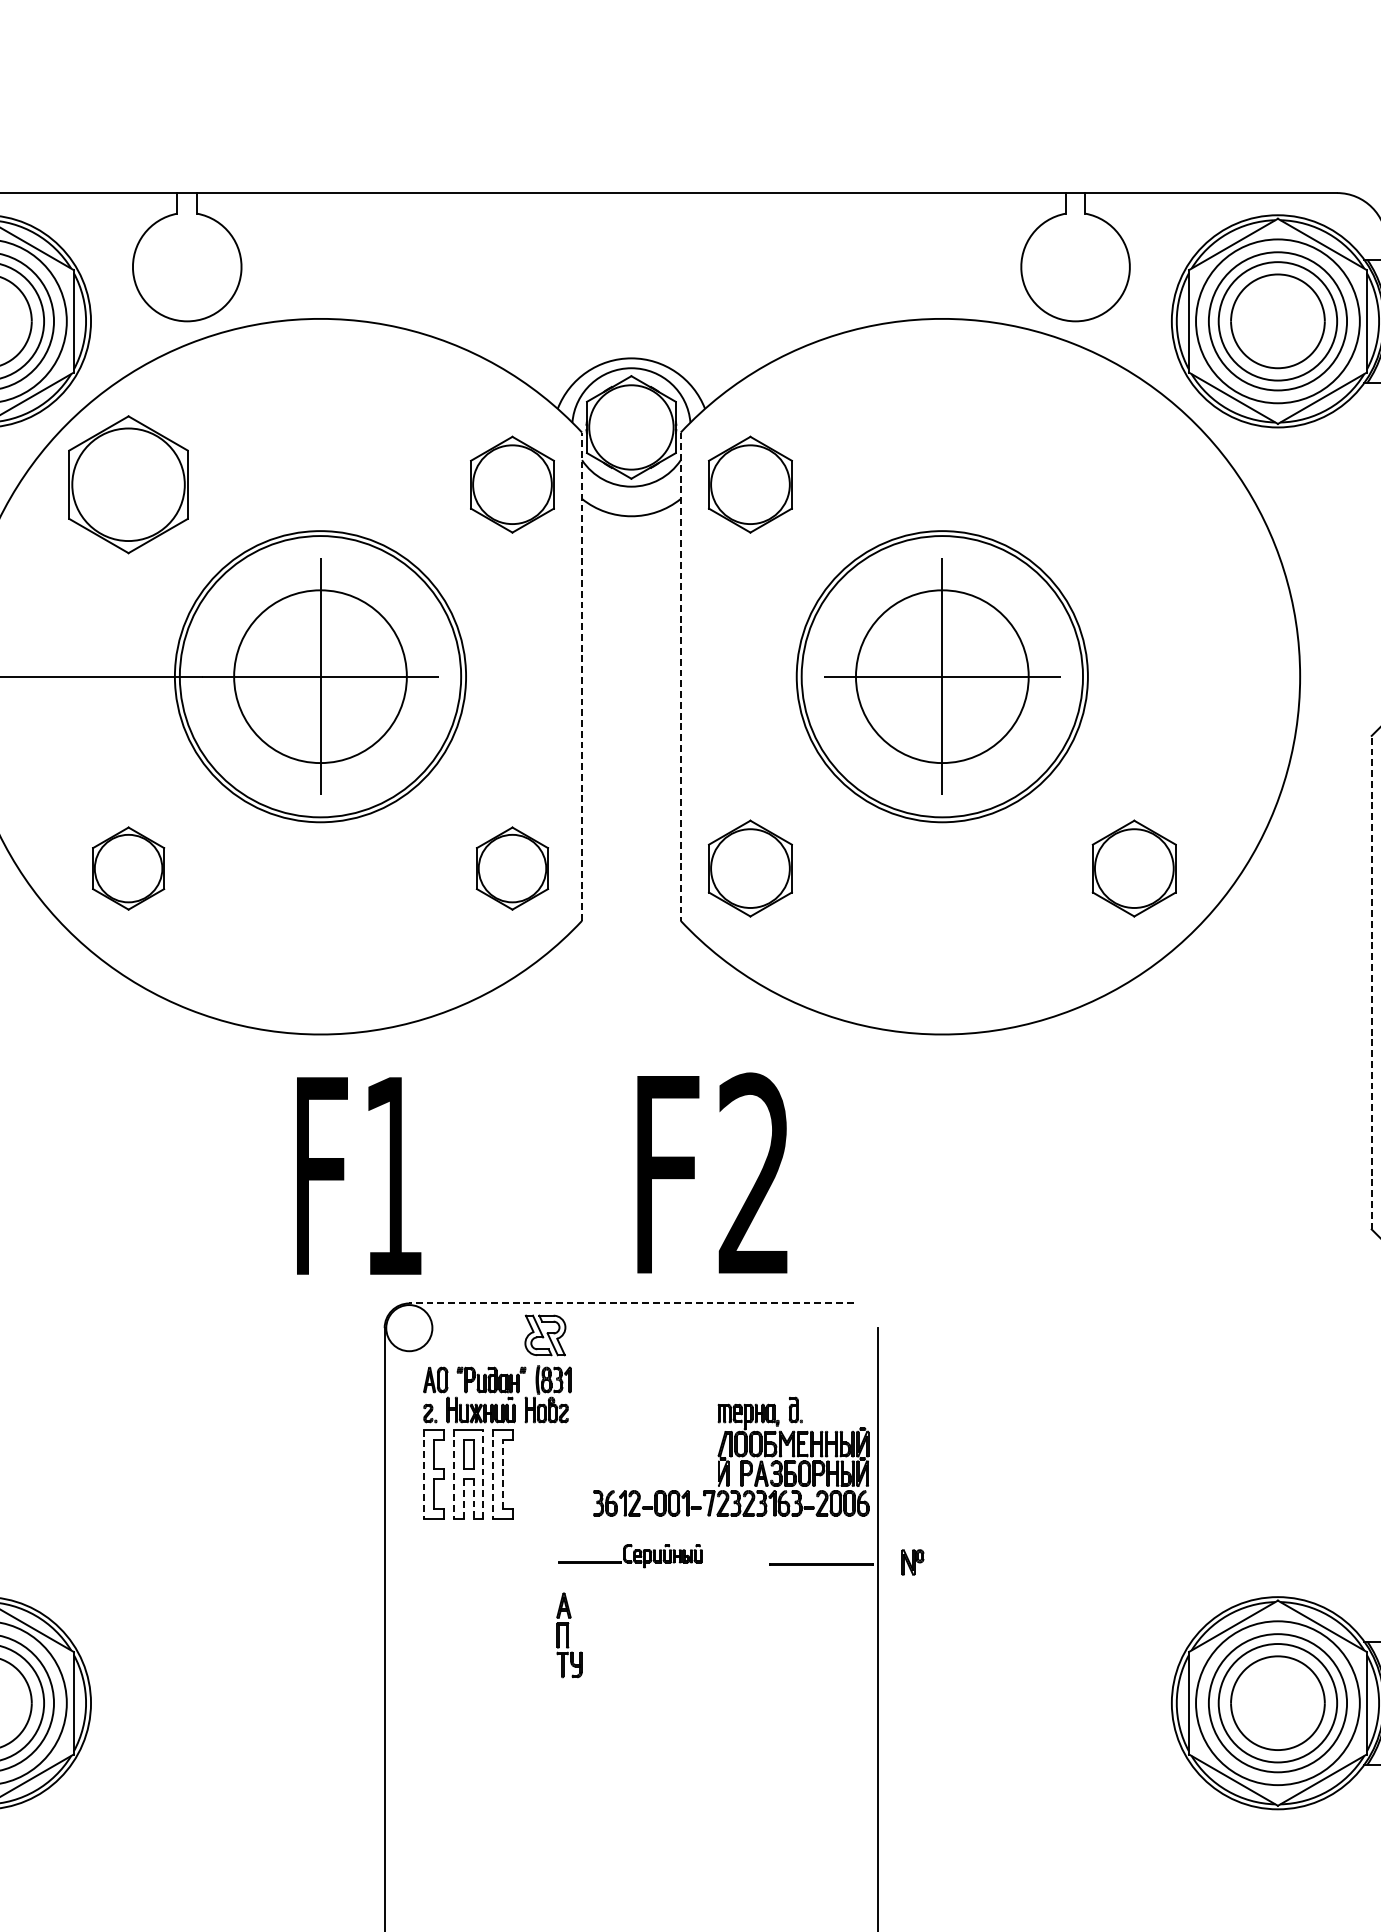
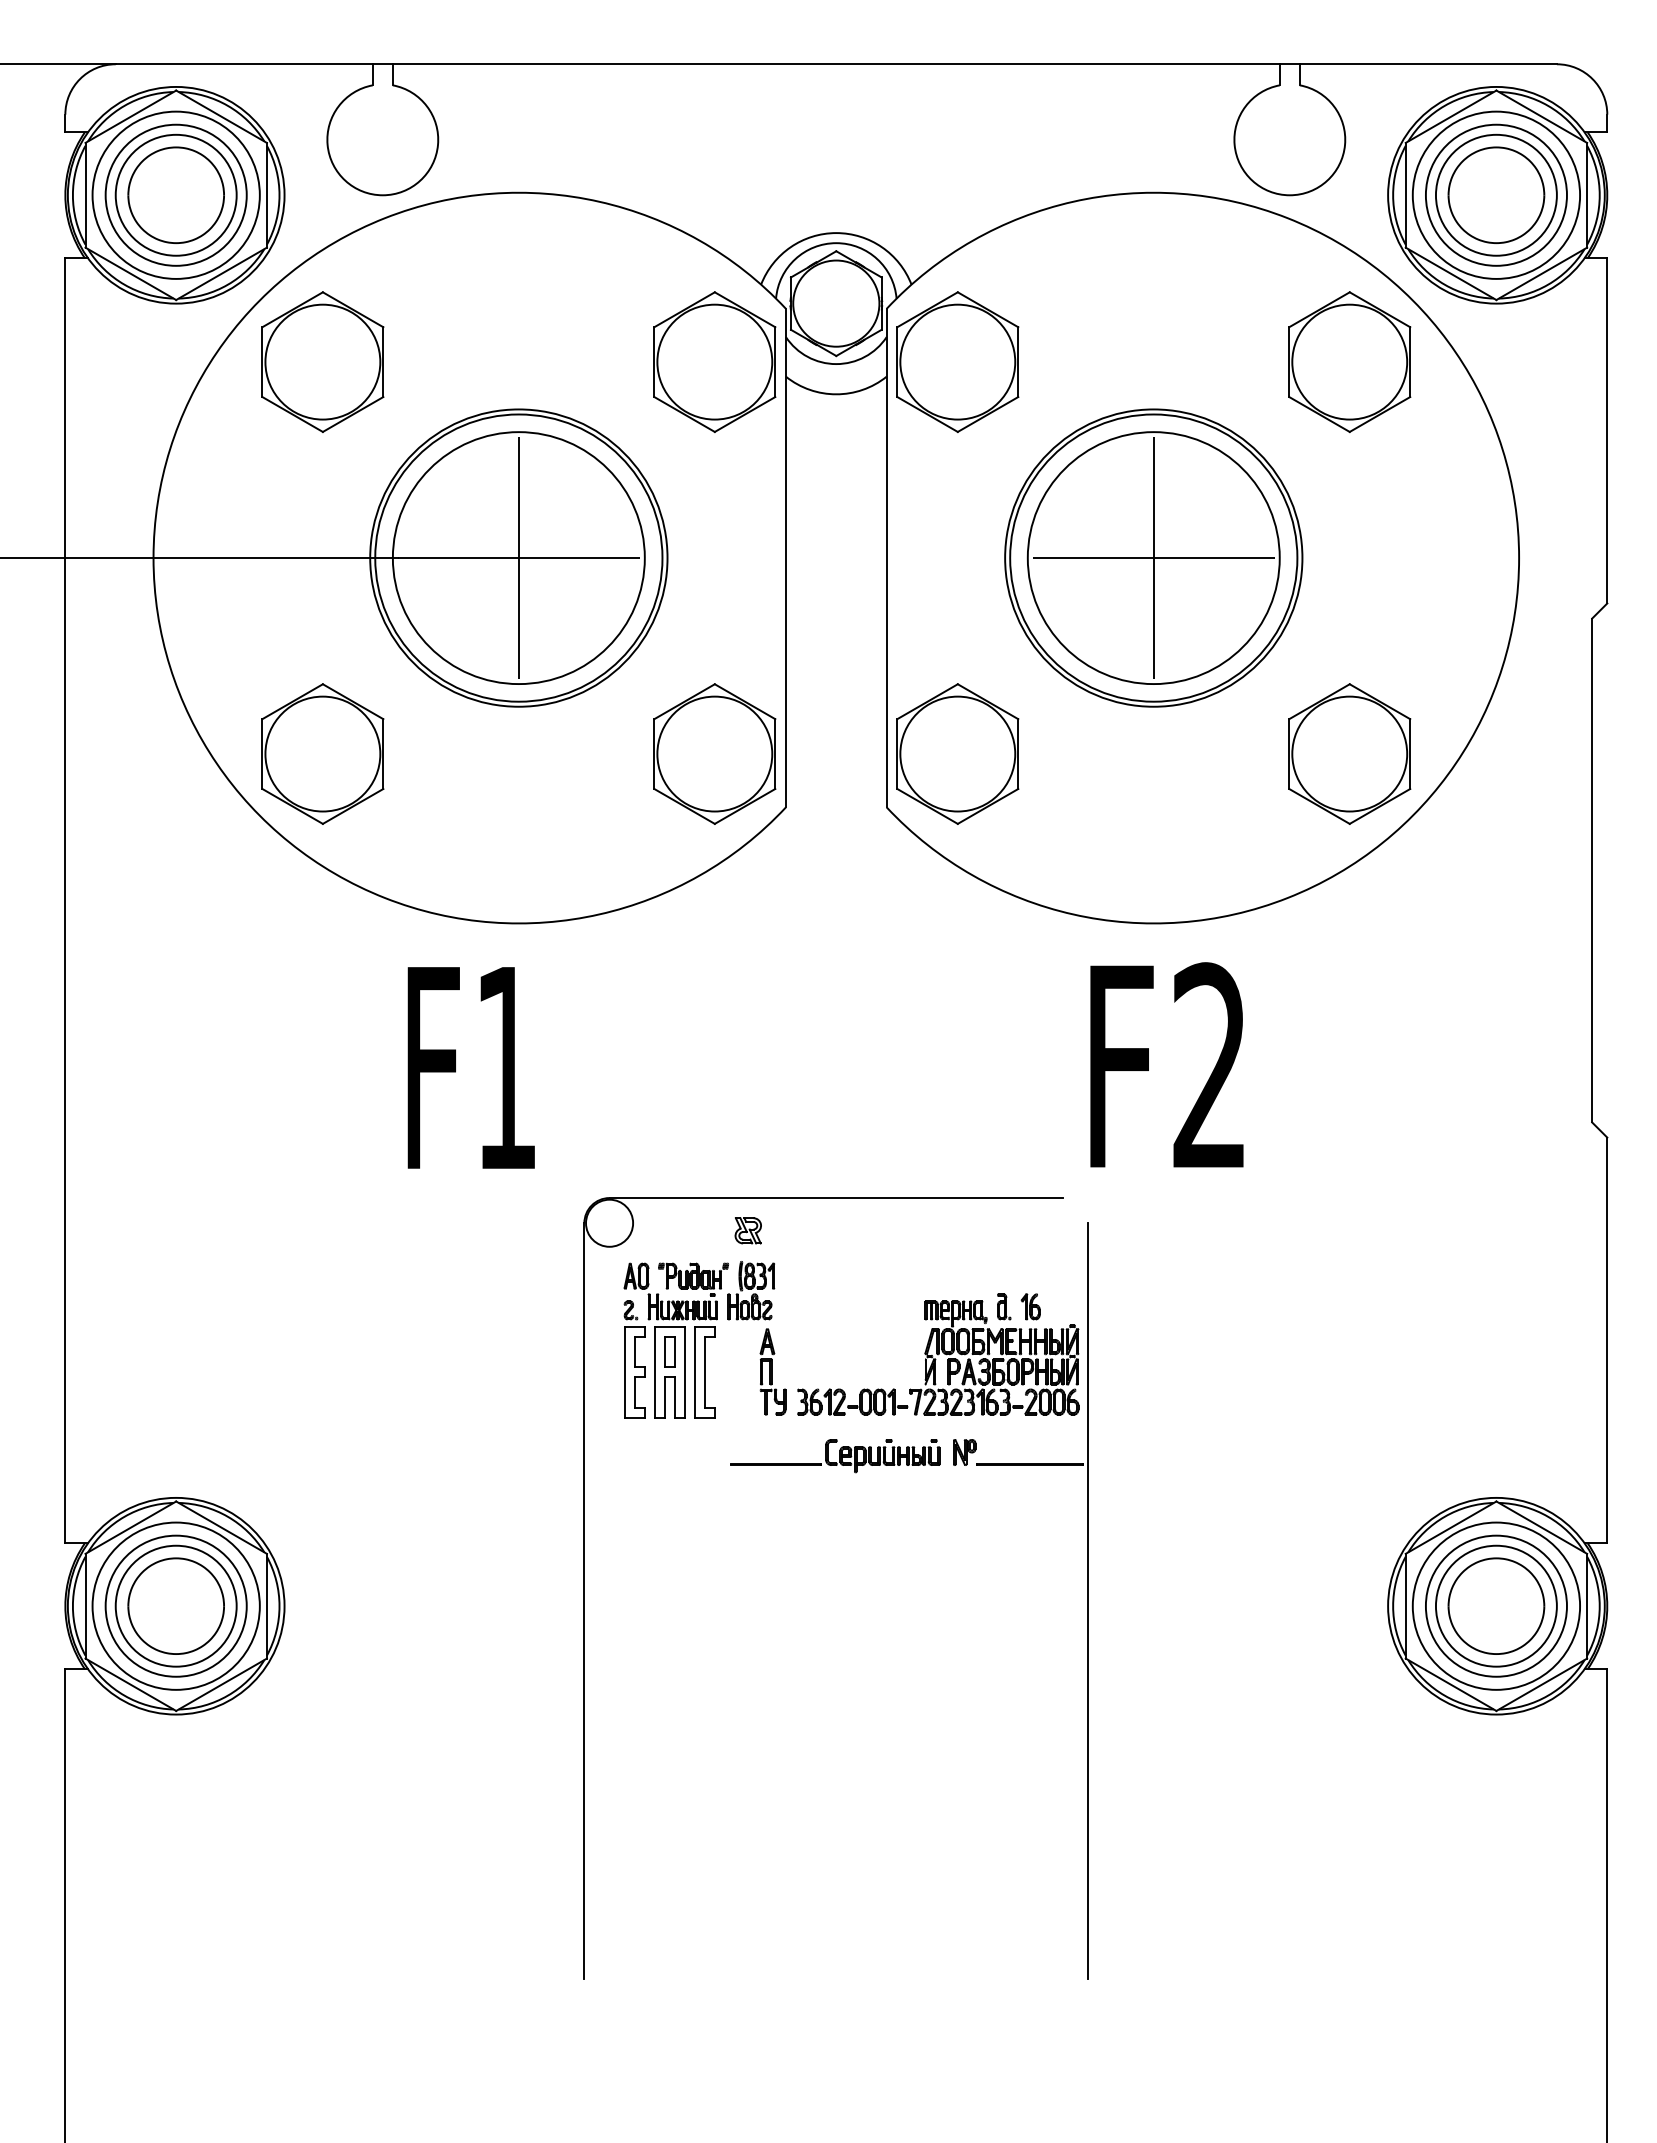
part: (512, 484) -> (714, 361), size x1.43
part: (750, 484) -> (957, 361), size x1.43
part: (1134, 484) -> (1349, 361), added
line: (581, 676) -> (785, 557), dashed -> solid
circle: (320, 677) -> (518, 558), size x1.43
line: (680, 677) -> (886, 558), dashed -> solid
circle: (942, 677) -> (1153, 558), size x1.43
part: (128, 868) -> (322, 753), size x1.67
part: (512, 868) -> (714, 753), size x1.67
part: (750, 868) -> (957, 753), size x1.43
part: (1134, 868) -> (1349, 753), size x1.43
line: (1372, 982) -> (1592, 870), dashed -> solid
text: (711, 1172) -> (1166, 1064), moved
text: (358, 1175) -> (470, 1067), moved
line: (631, 1303) -> (836, 1198), dashed -> solid
part: (544, 1335) -> (747, 1230), size x0.62
part: (821, 1409) -> (1030, 1306), added
line: (483, 1473) -> (685, 1371), dashed -> solid
line: (503, 1473) -> (705, 1371), dashed -> solid
line: (423, 1474) -> (624, 1372), dashed -> solid
line: (453, 1474) -> (654, 1372), dashed -> solid
line: (493, 1474) -> (695, 1372), dashed -> solid
line: (464, 1497) -> (665, 1396), dashed -> solid
line: (473, 1498) -> (675, 1397), dashed -> solid
part: (630, 1556) -> (835, 1456), size x1.43
part: (912, 1562) -> (964, 1452), moved
part: (568, 1634) -> (772, 1371), moved

